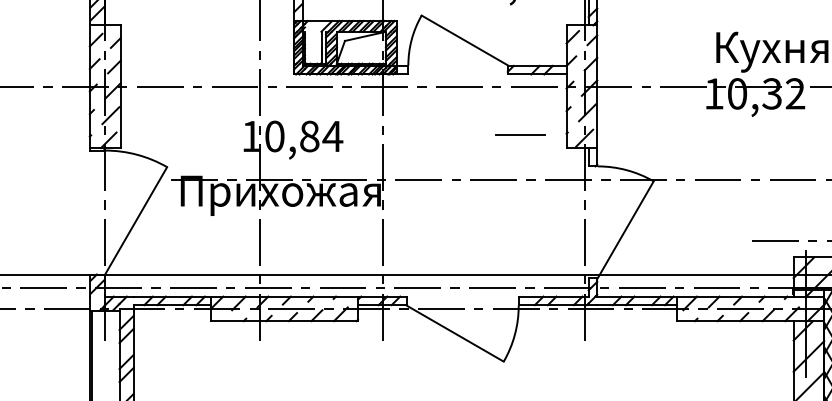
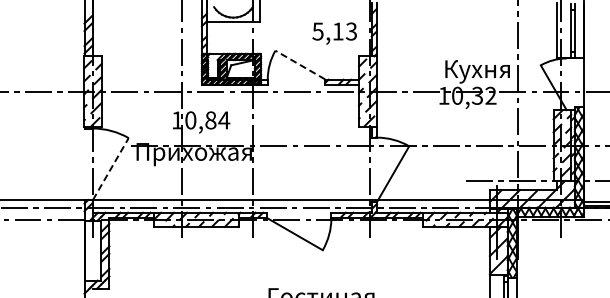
line: (465, 41) -> (300, 65), solid -> dashed
line: (520, 134) -> (332, 119), removed
line: (135, 221) -> (110, 169), solid -> dashed

